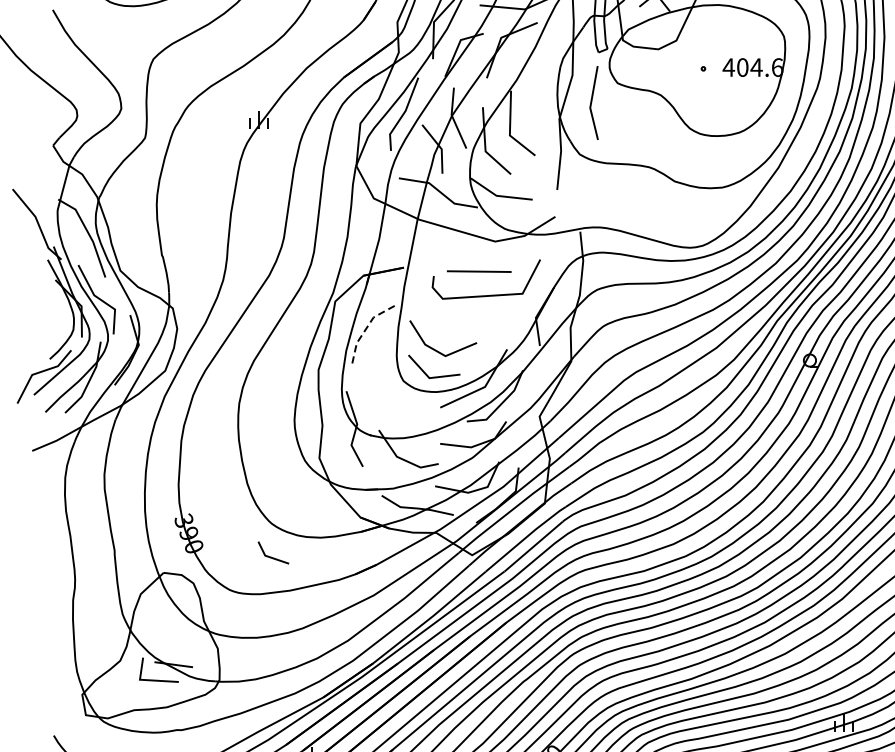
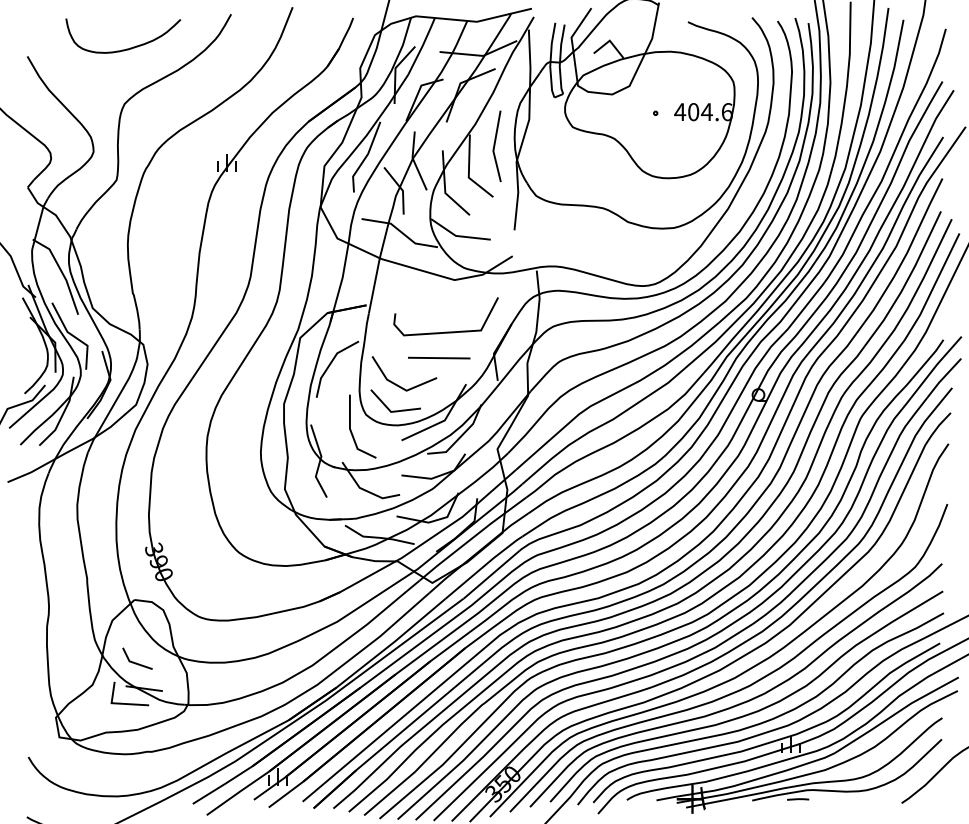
line: (592, 103) -> (495, 146), moved
line: (479, 270) -> (439, 357), moved
line: (366, 328) -> (330, 364), dashed -> solid
line: (388, 396) -> (351, 429), added
line: (272, 556) -> (136, 662), moved

